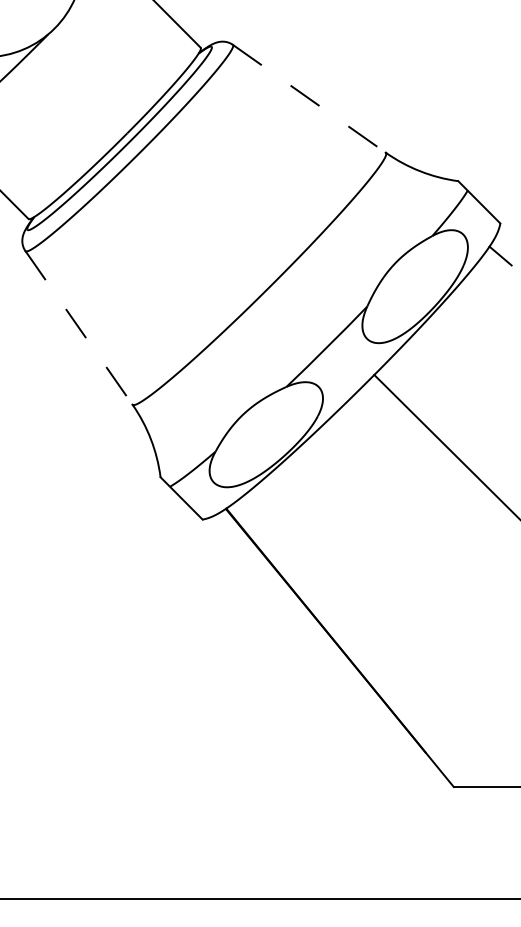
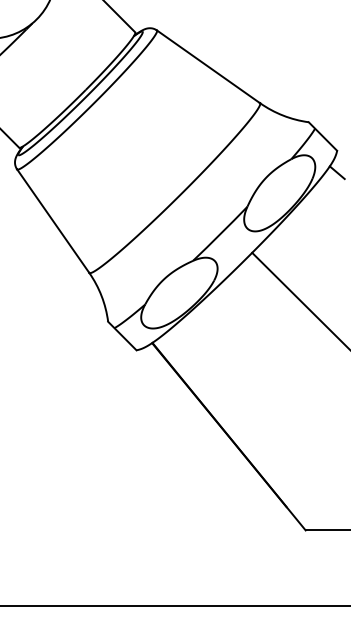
line: (309, 99) -> (208, 67), dashed -> solid
line: (79, 328) -> (53, 221), dashed -> solid

